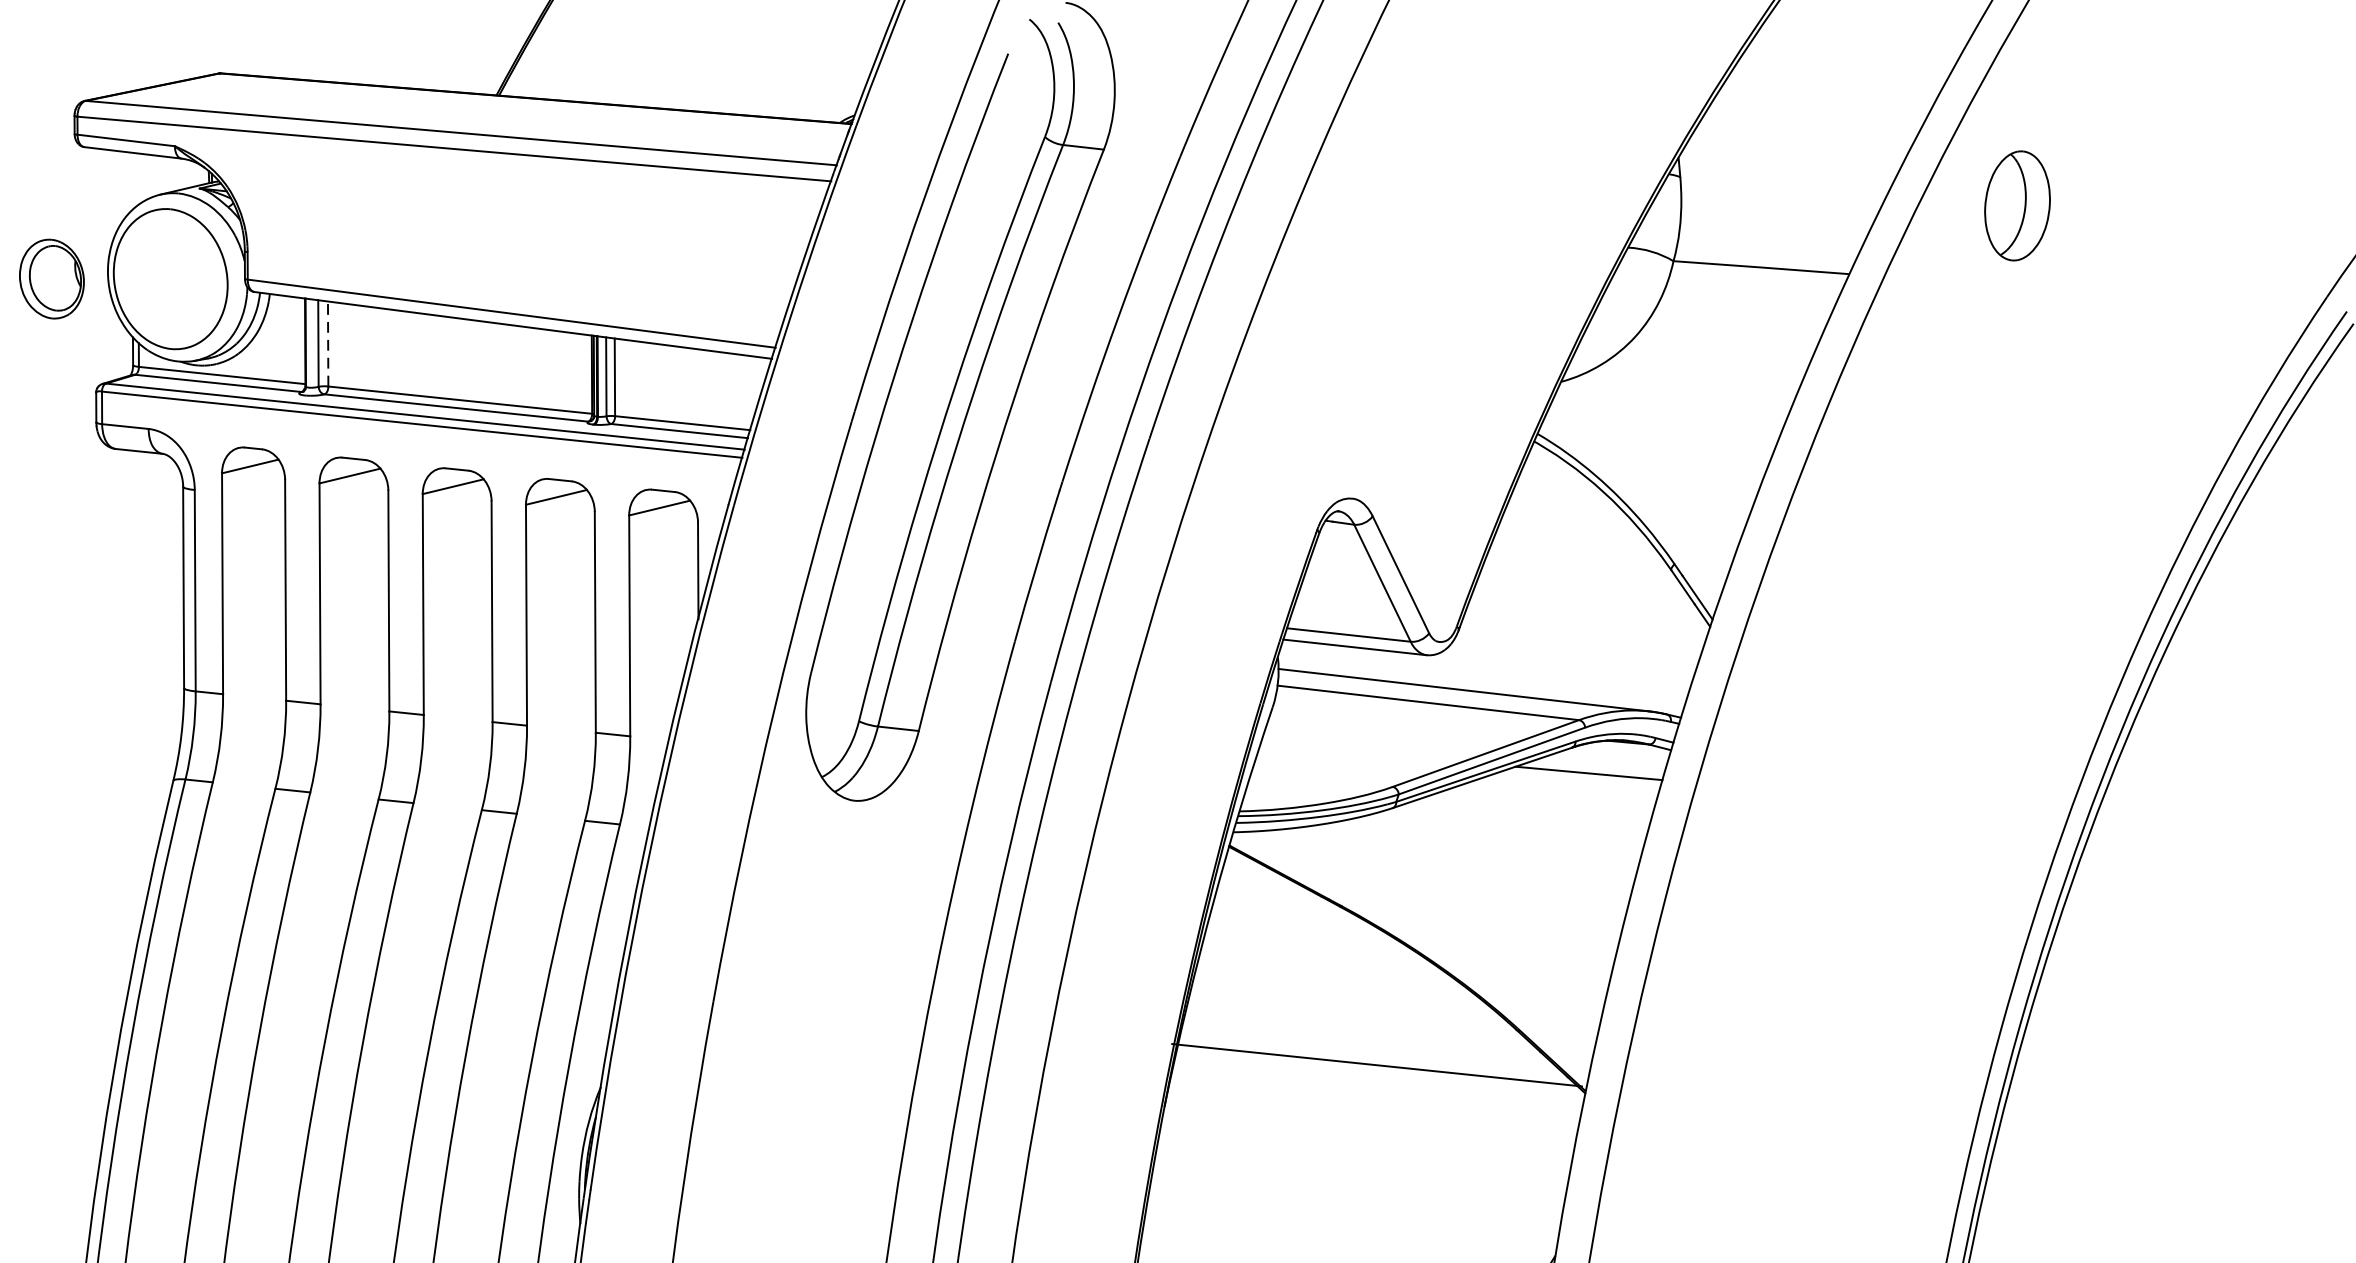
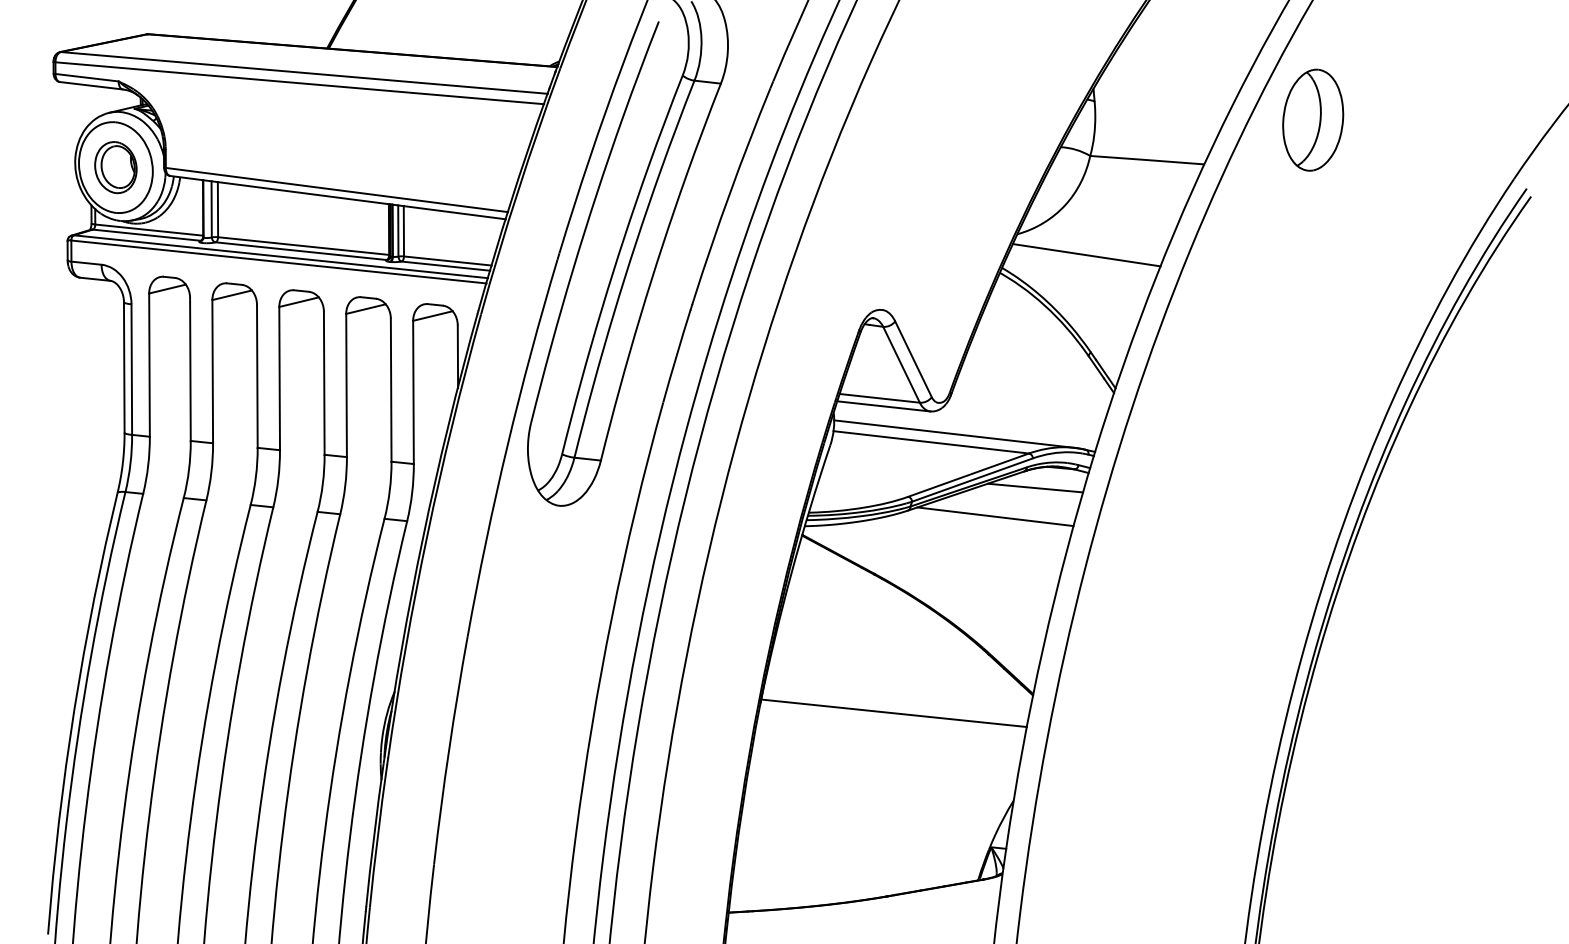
part: (2017, 204) -> (1313, 119), size x1.43
part: (51, 278) -> (115, 167), moved
line: (327, 343) -> (217, 209), dashed -> solid
line: (1667, 414) -> (1086, 255), added
line: (1527, 817) -> (995, 516), added
line: (1376, 1065) -> (893, 713), moved

